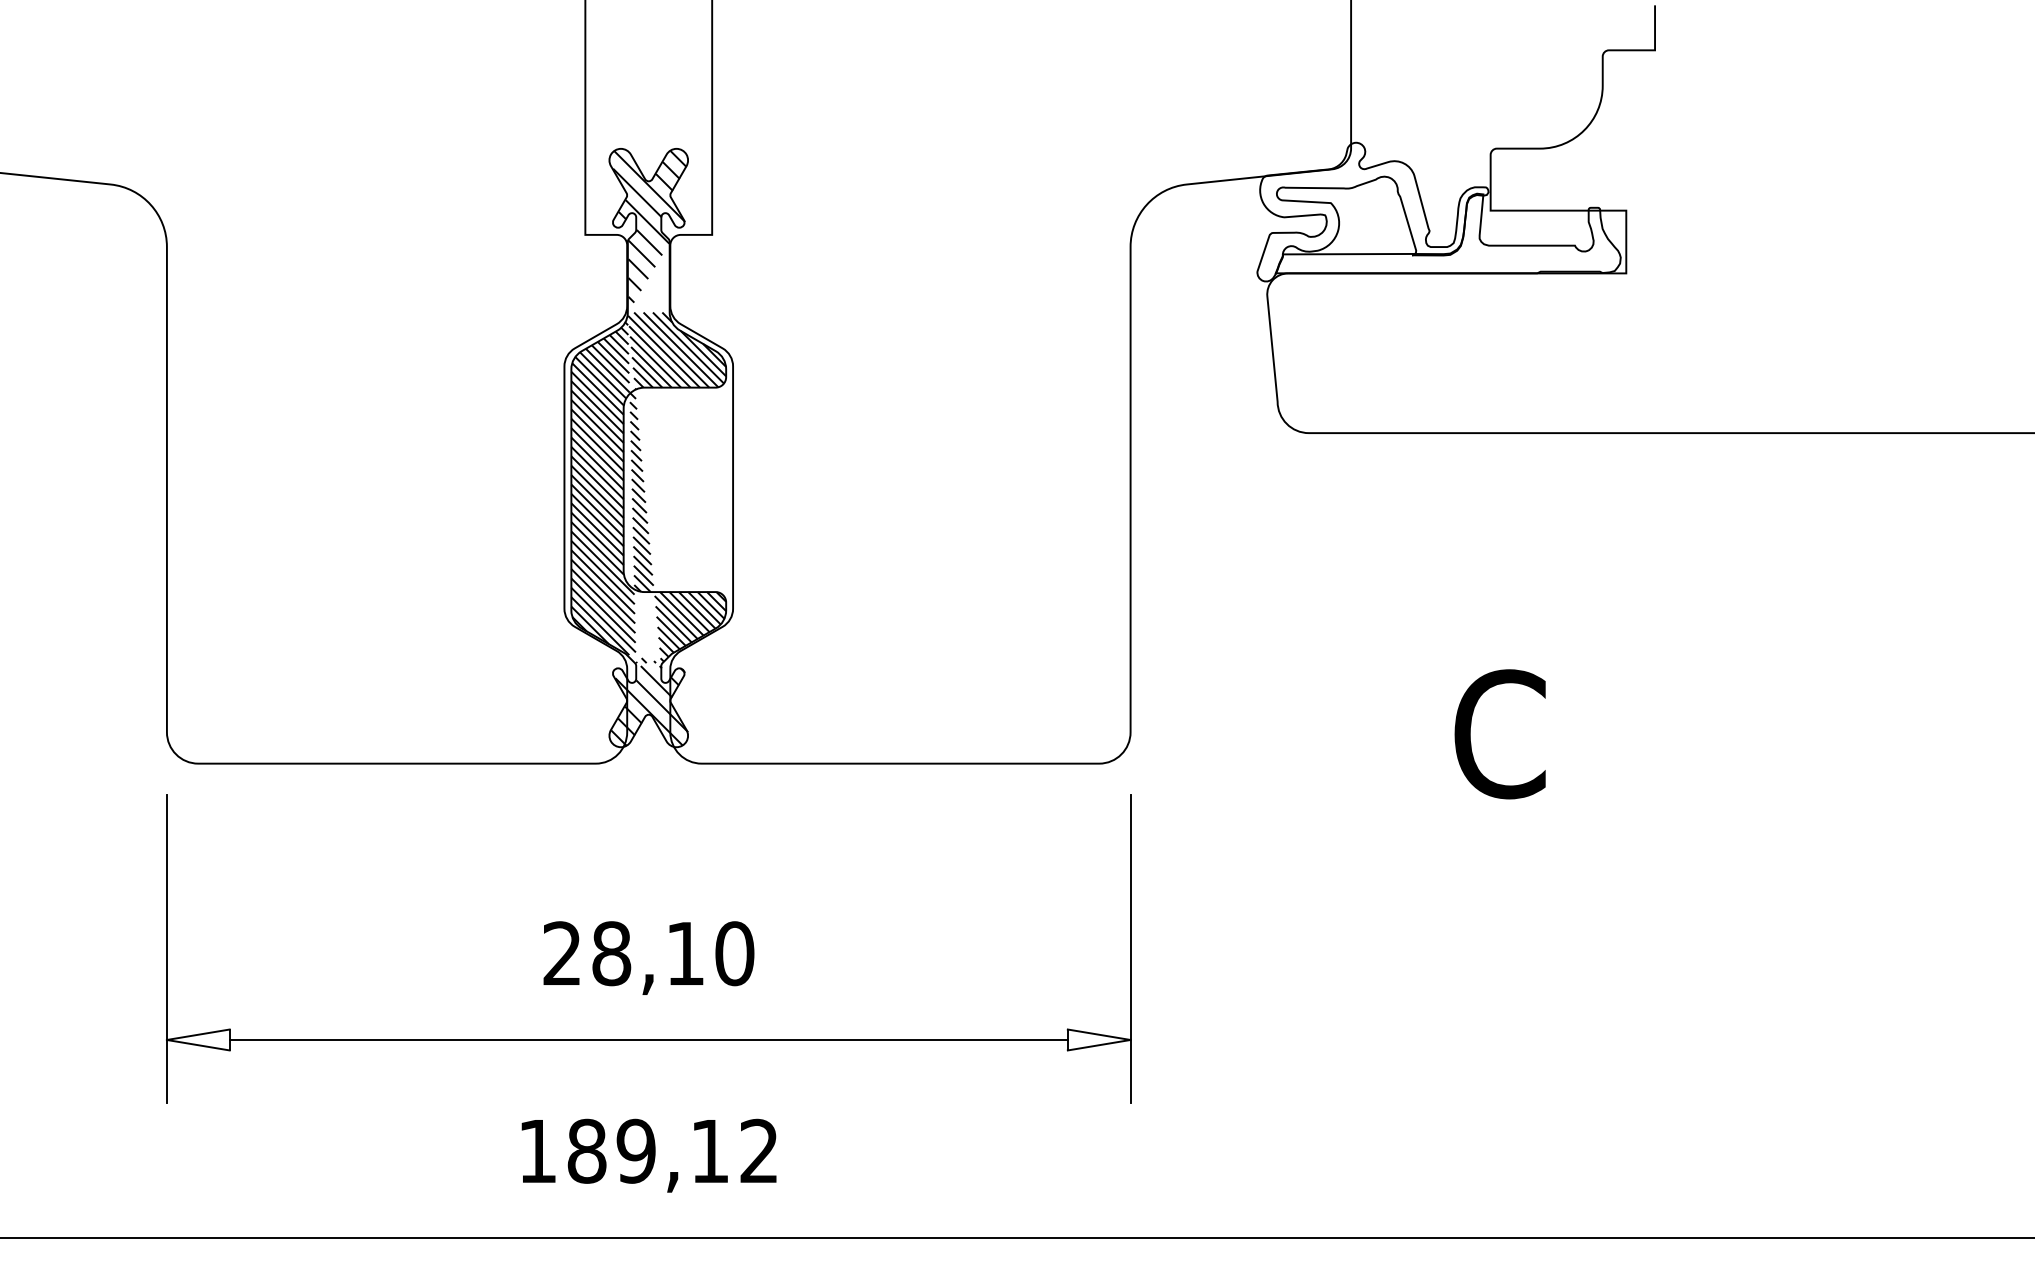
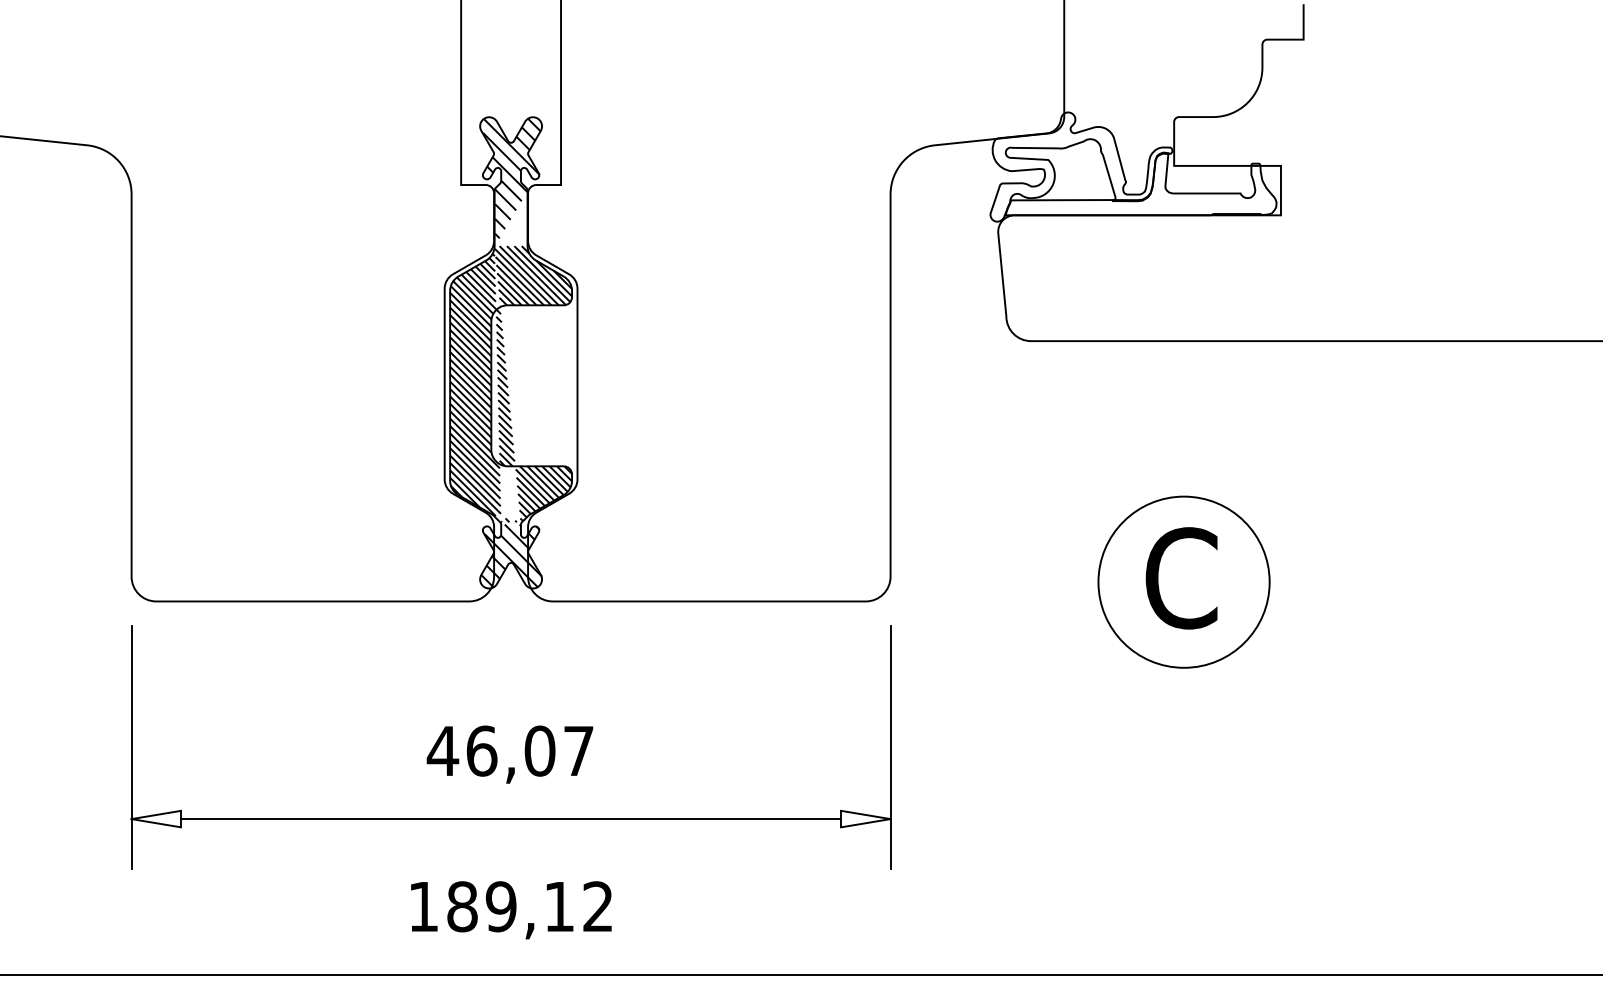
circle: (1502, 738) -> (1183, 581), added
text: (647, 953) -> (510, 750), 28,10 -> 46,07

